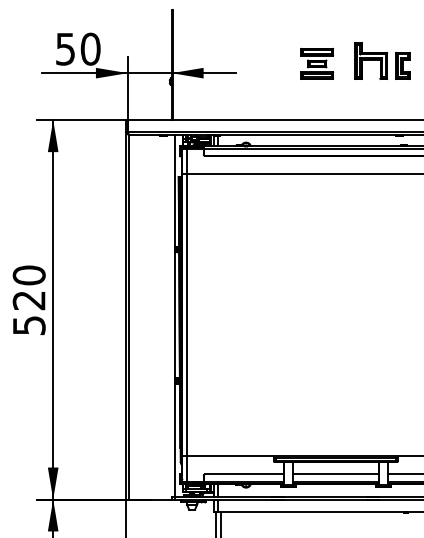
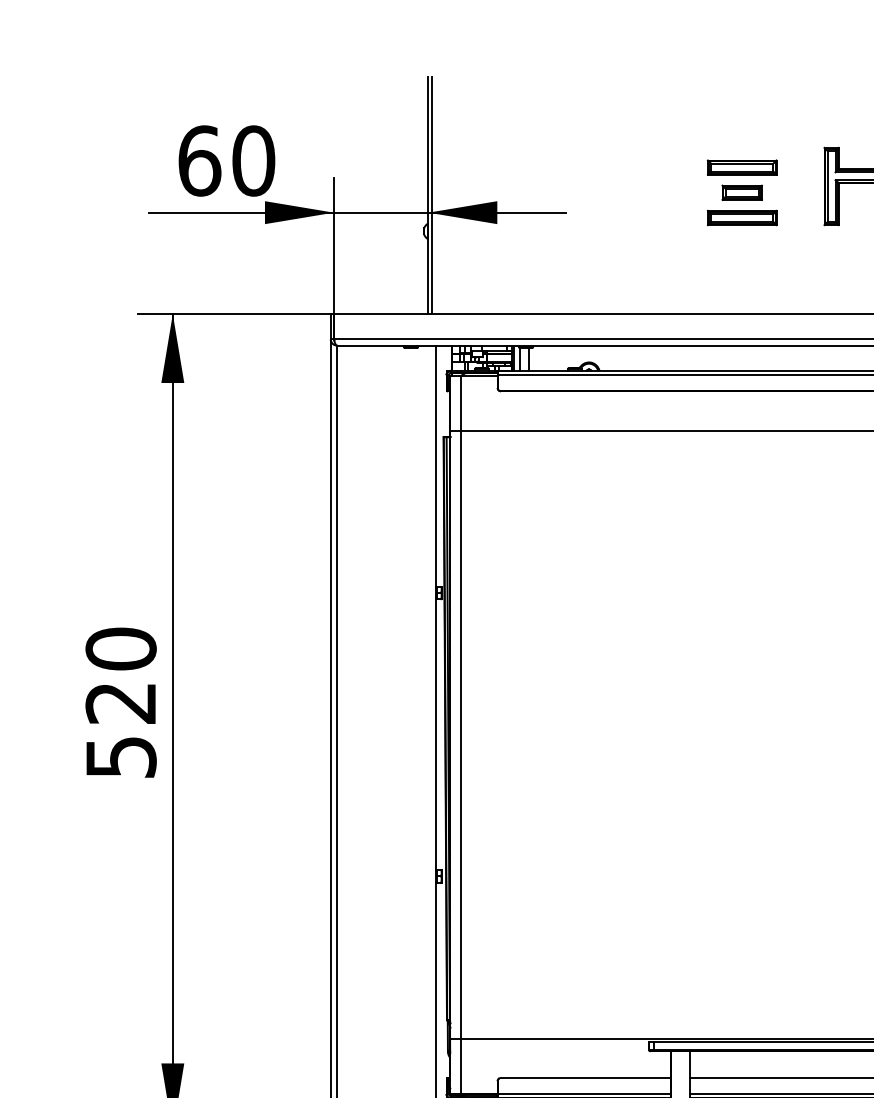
text: (65, 48) -> (199, 159), 50 -> 60

